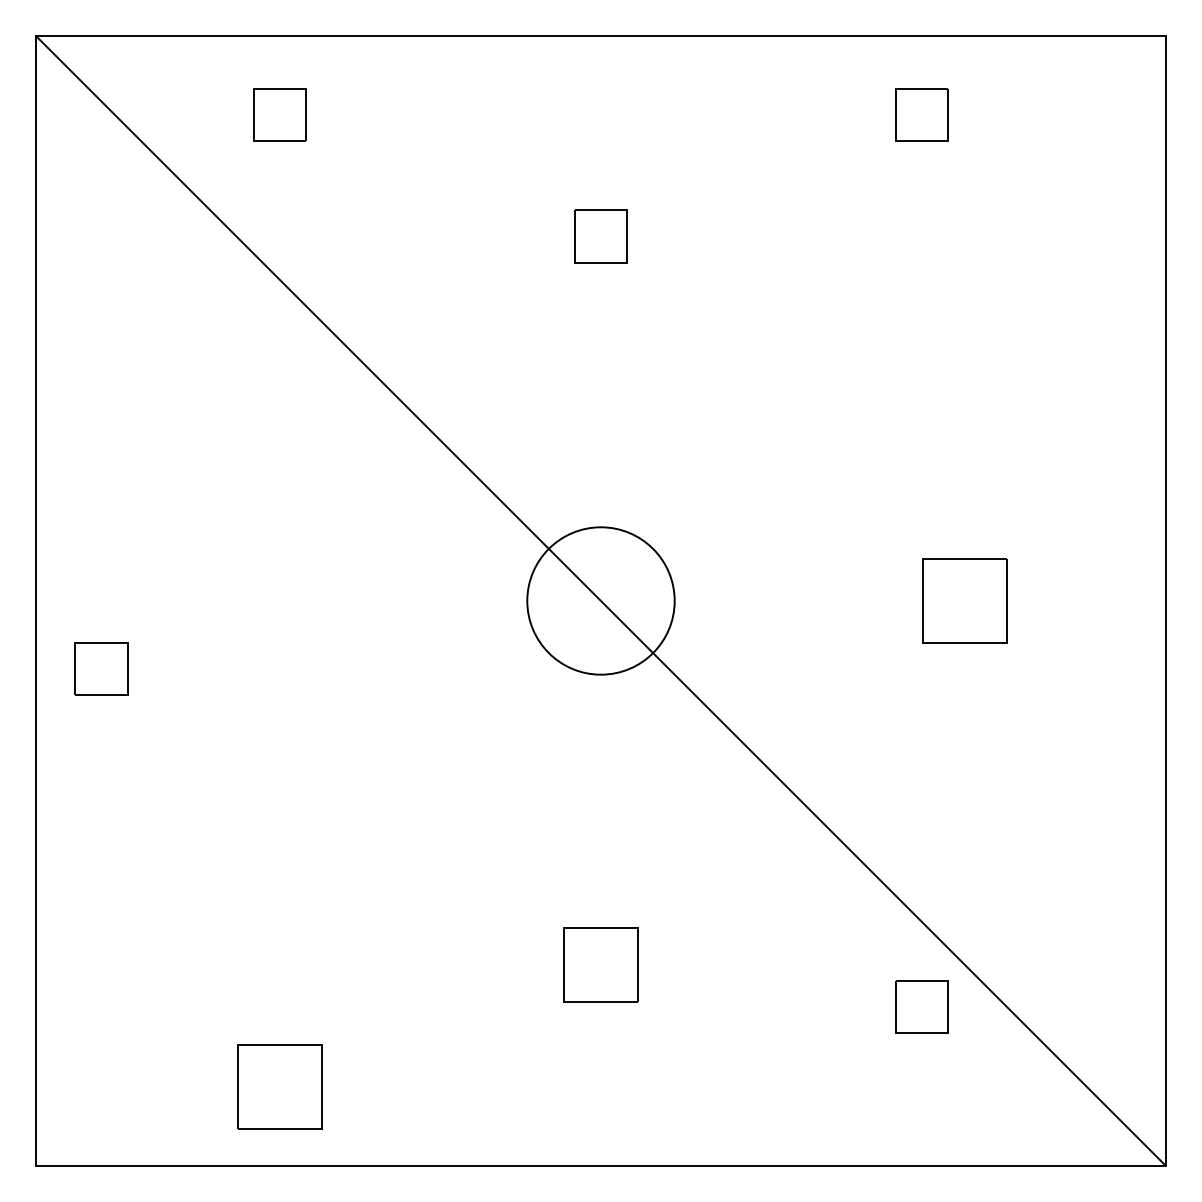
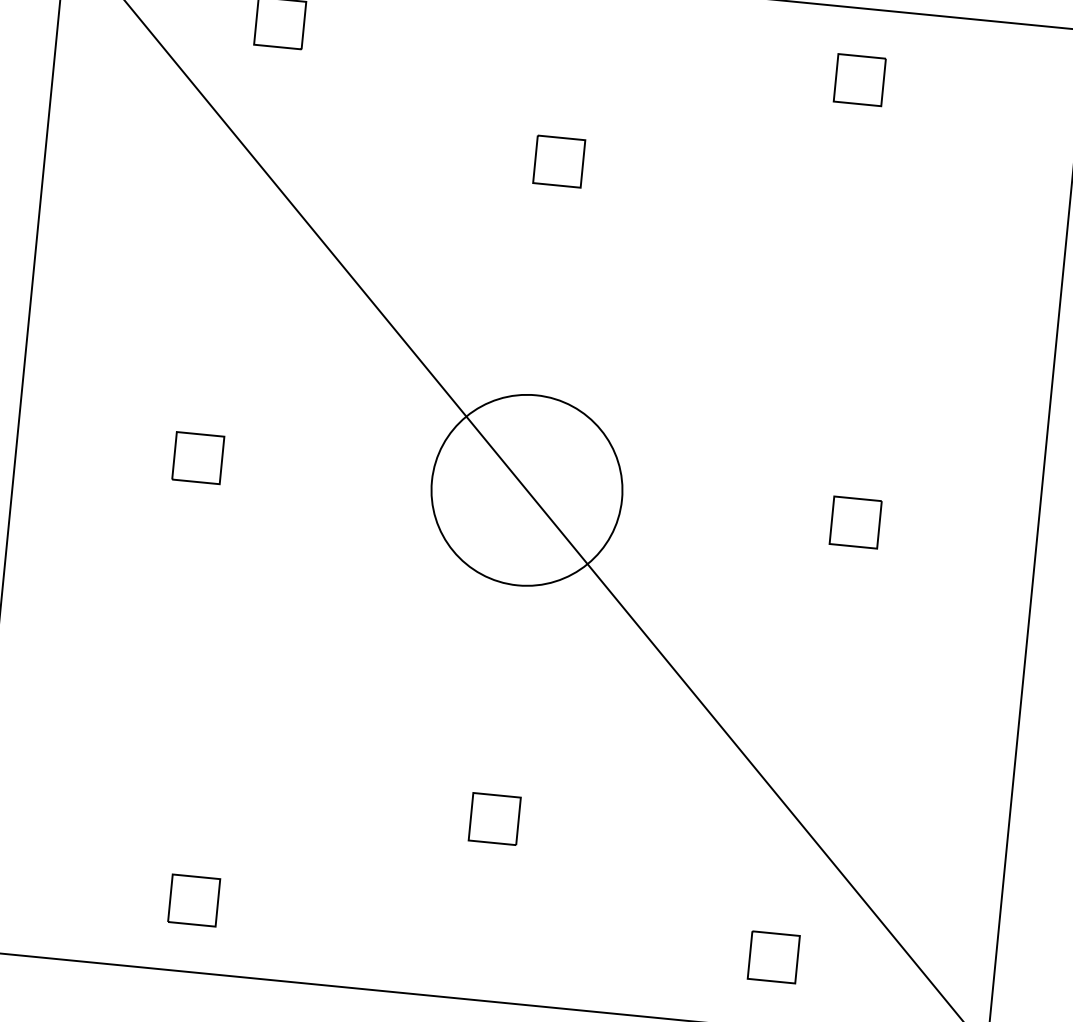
circle: (600, 600) -> (526, 489), size x1.43
part: (965, 600) -> (856, 522), size x0.62
part: (101, 668) -> (198, 457), moved
part: (600, 965) -> (494, 819), size x0.71
part: (921, 1006) -> (773, 956), moved
part: (279, 1086) -> (193, 900), size x0.62

